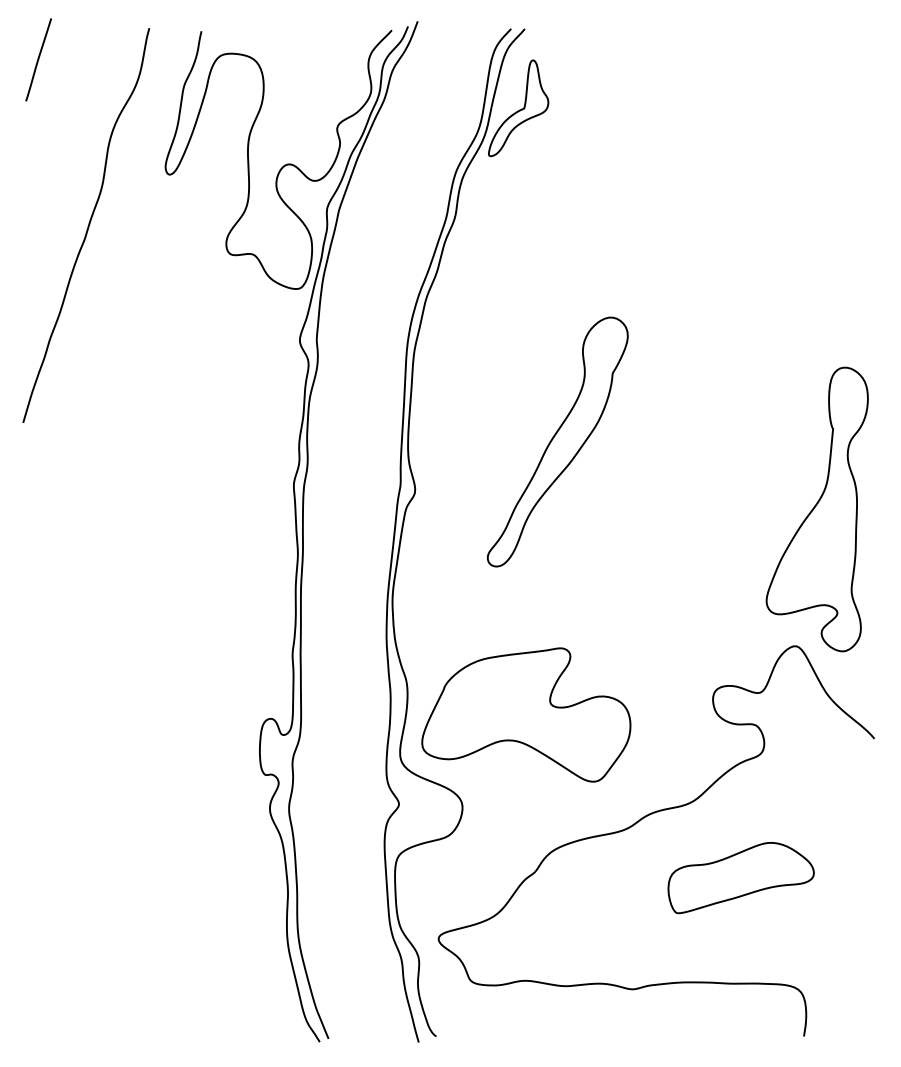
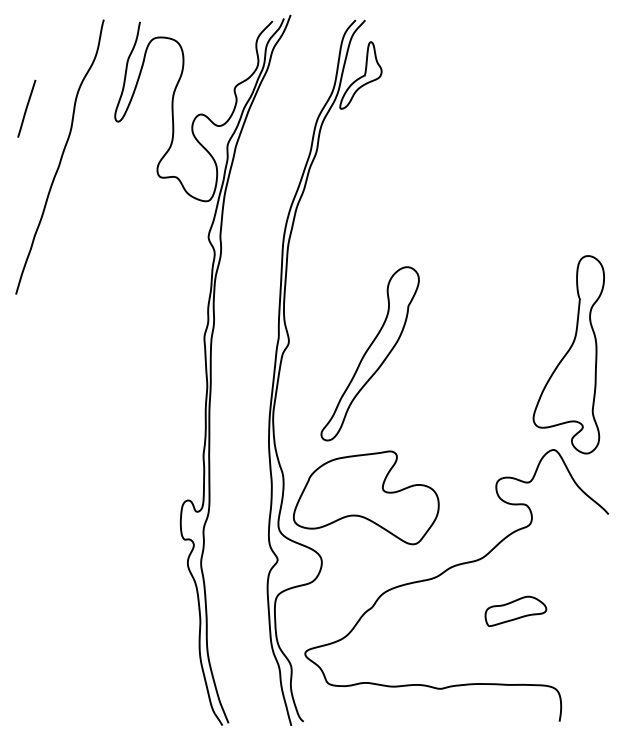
line: (38, 59) -> (26, 108), moved
part: (556, 441) -> (369, 353), moved
part: (740, 878) -> (515, 611), size x0.6

